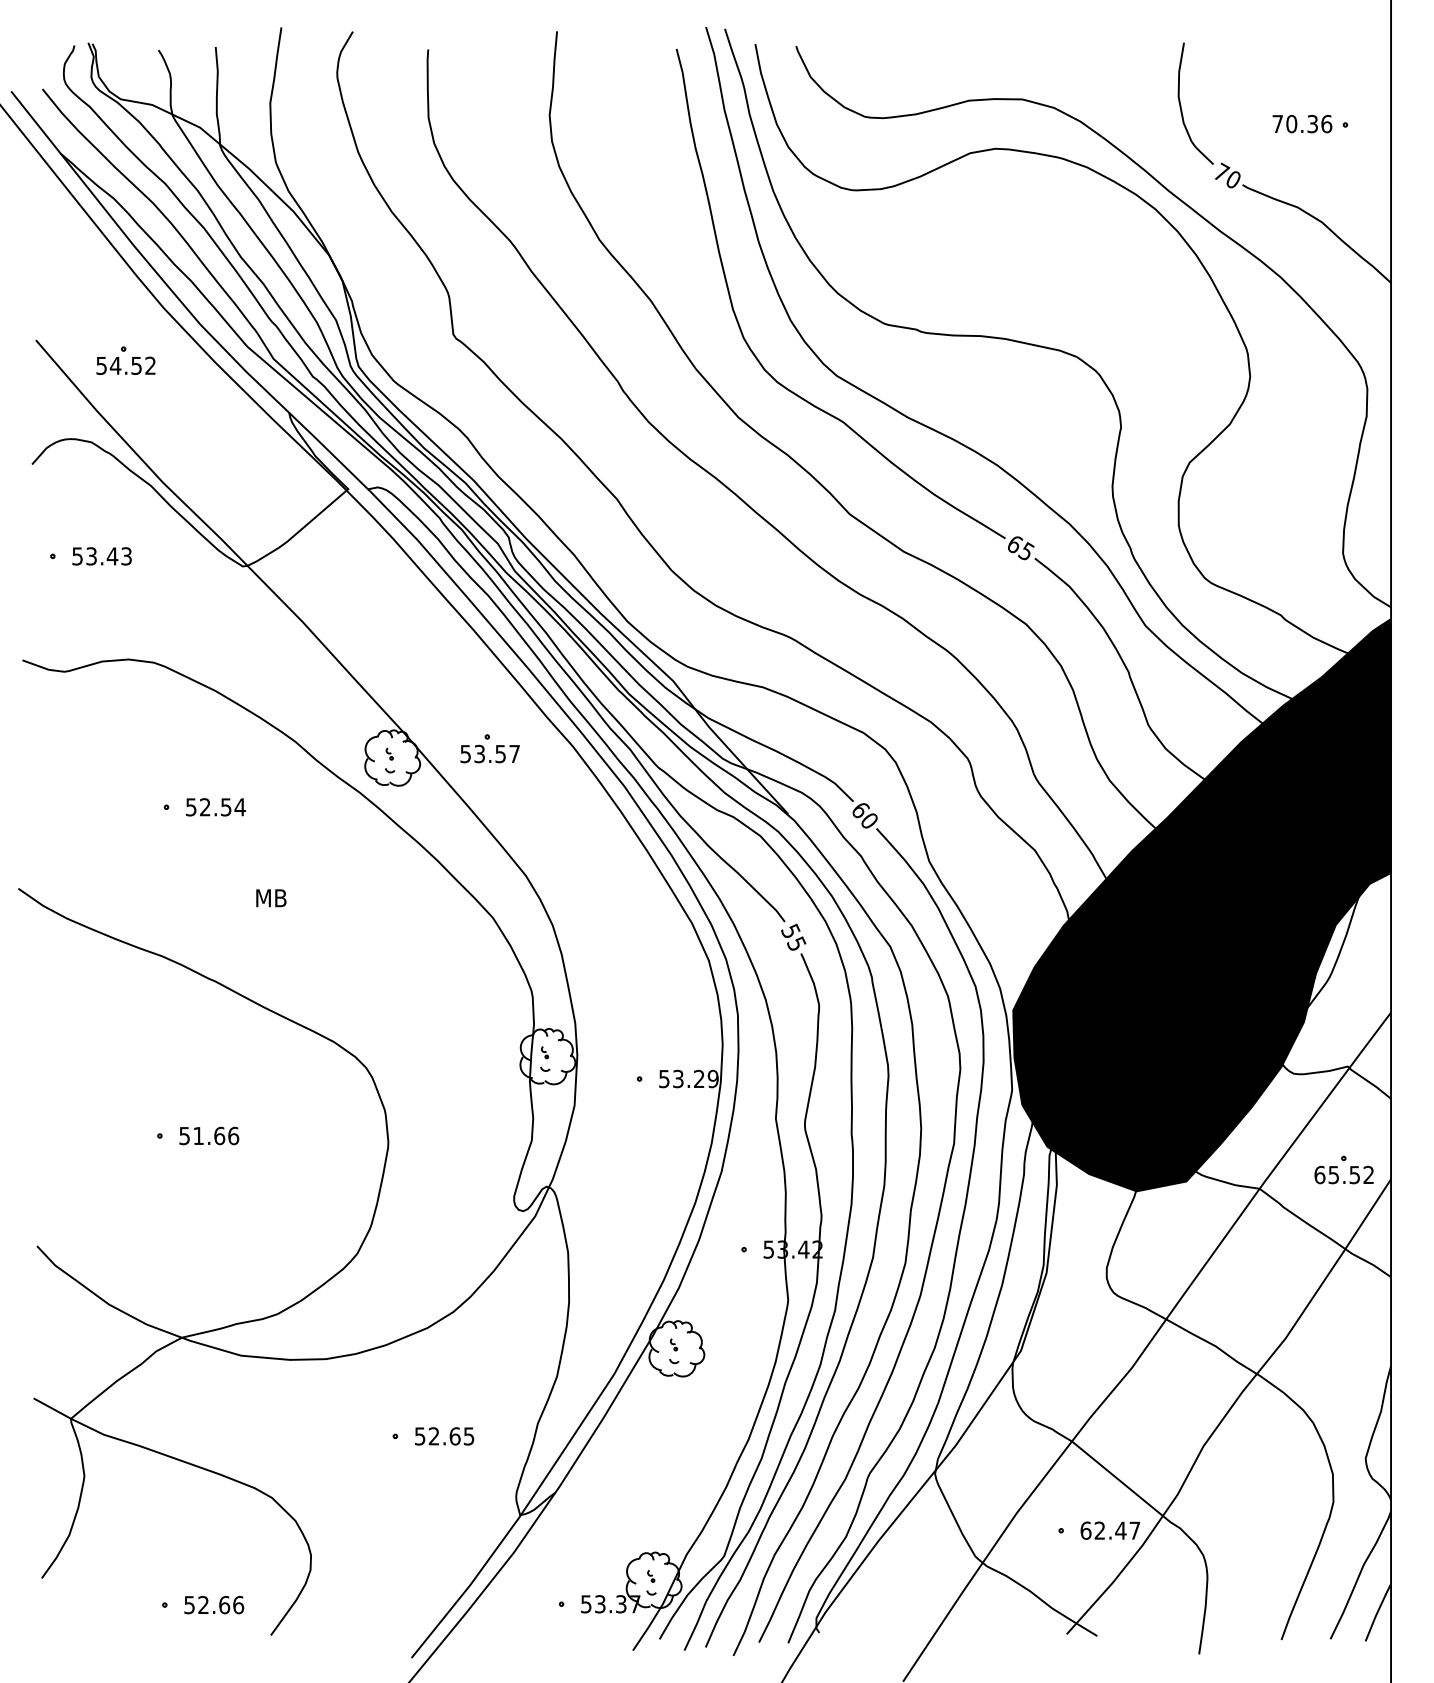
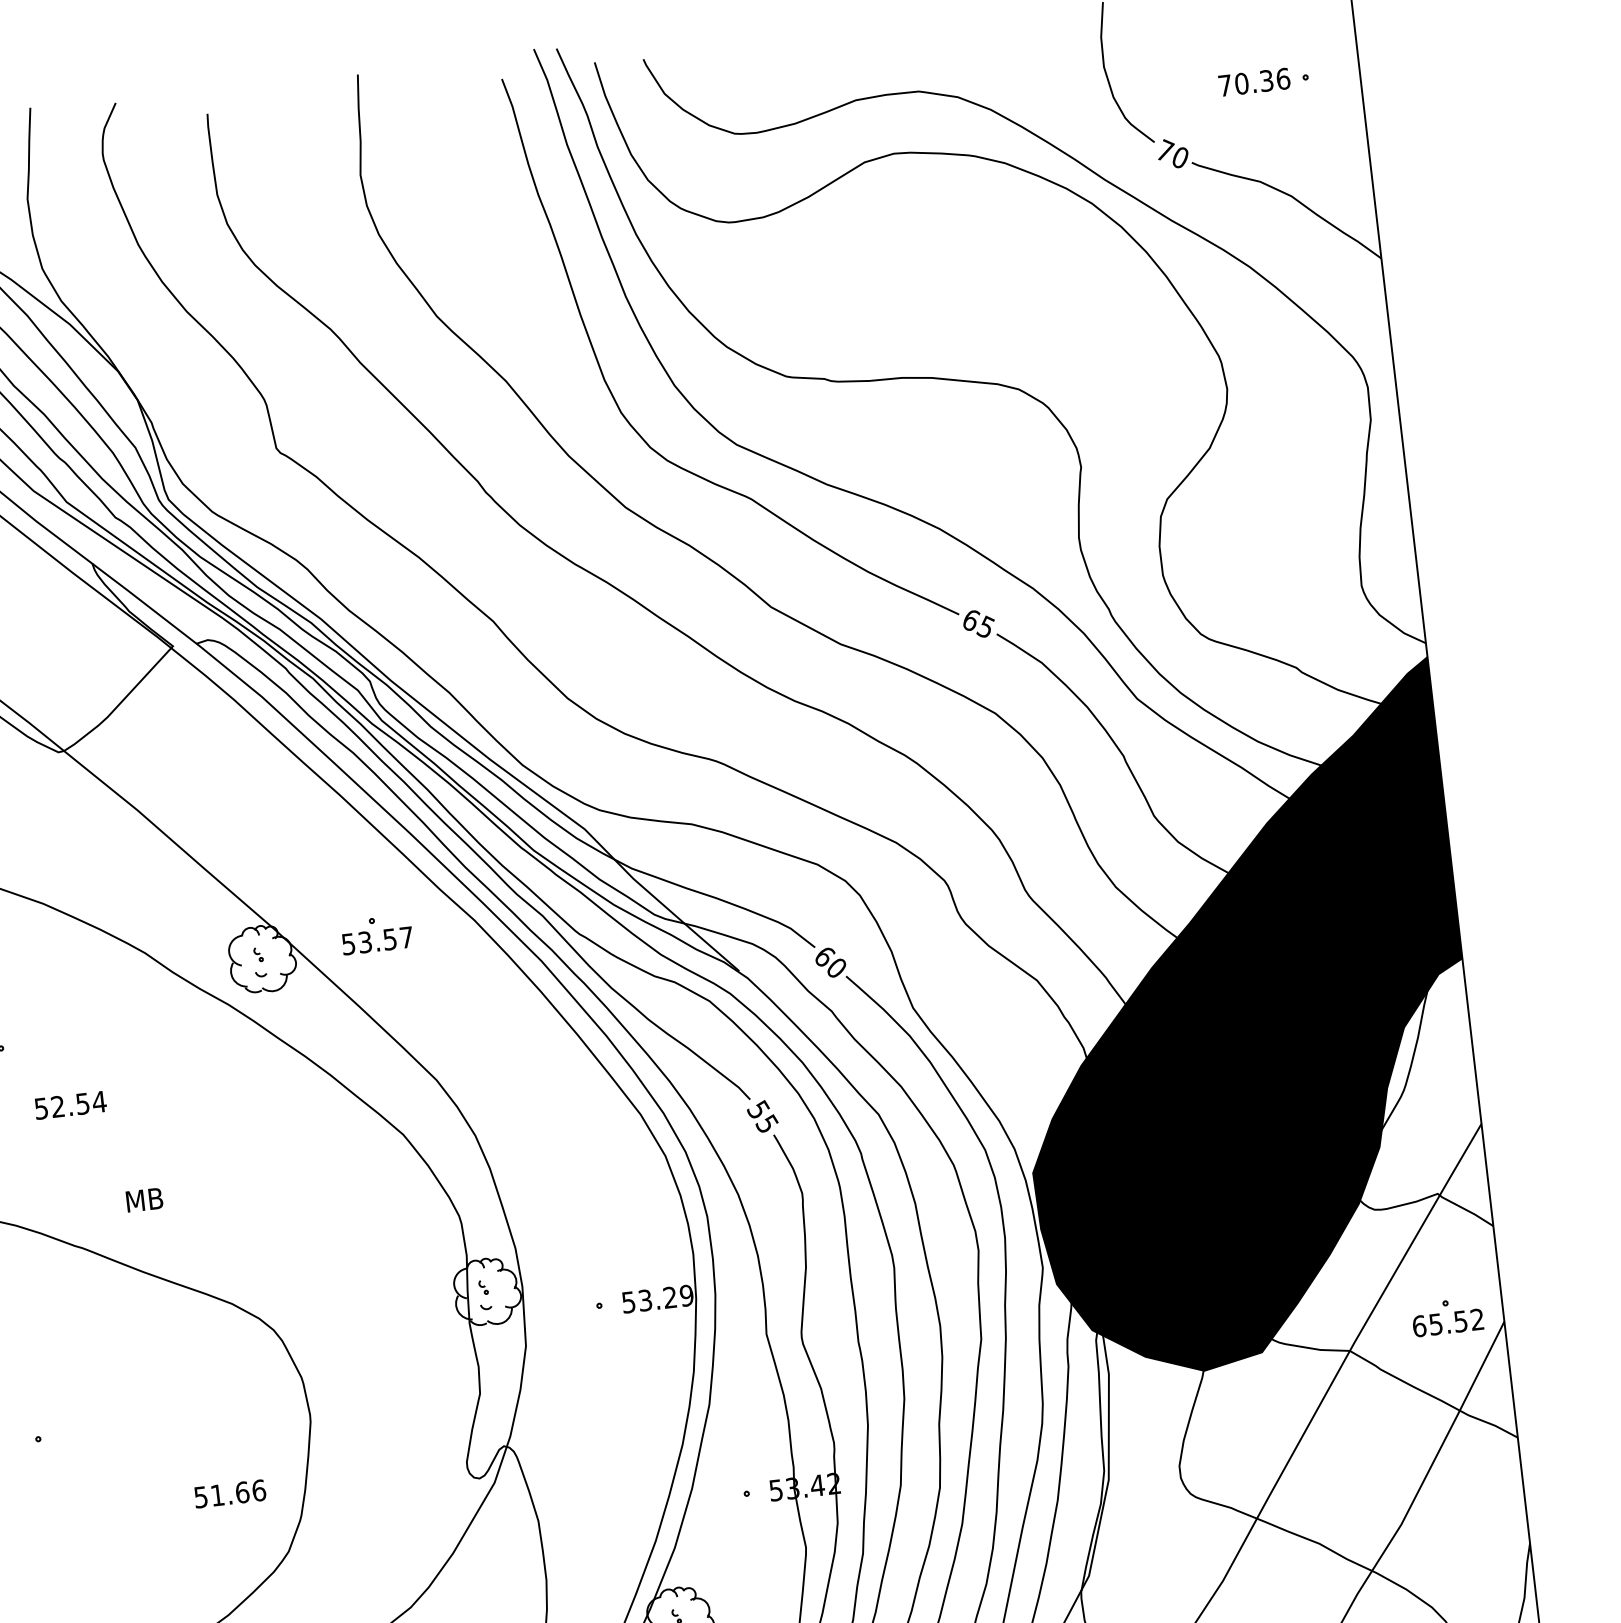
text: (215, 807) -> (70, 1105), moved
text: (271, 898) -> (144, 1200), moved
text: (209, 1135) -> (230, 1493), moved

